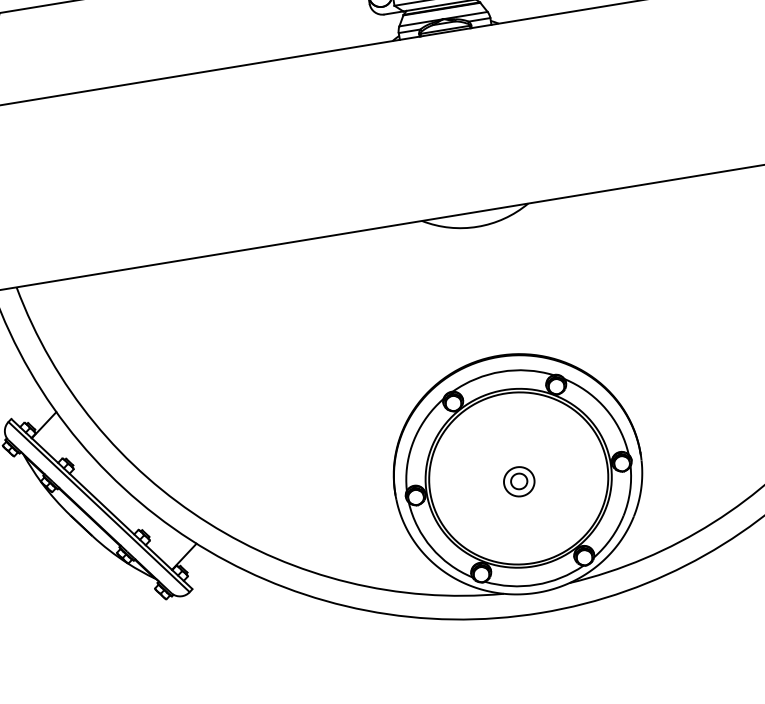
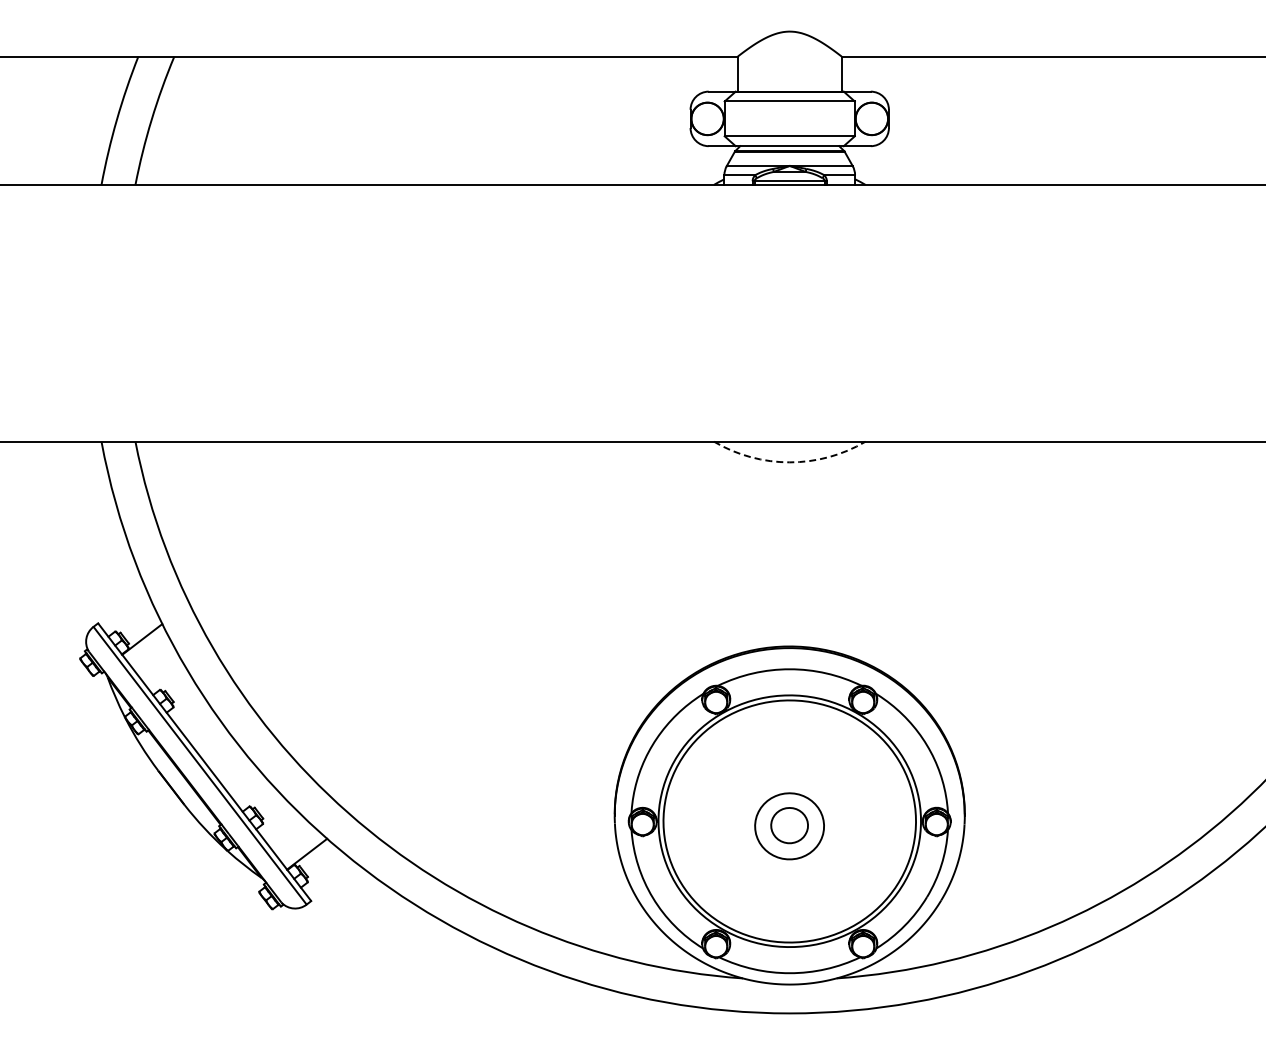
arc: (477, 226) -> (789, 462), solid -> dashed
part: (519, 481) -> (789, 825), size x1.6

